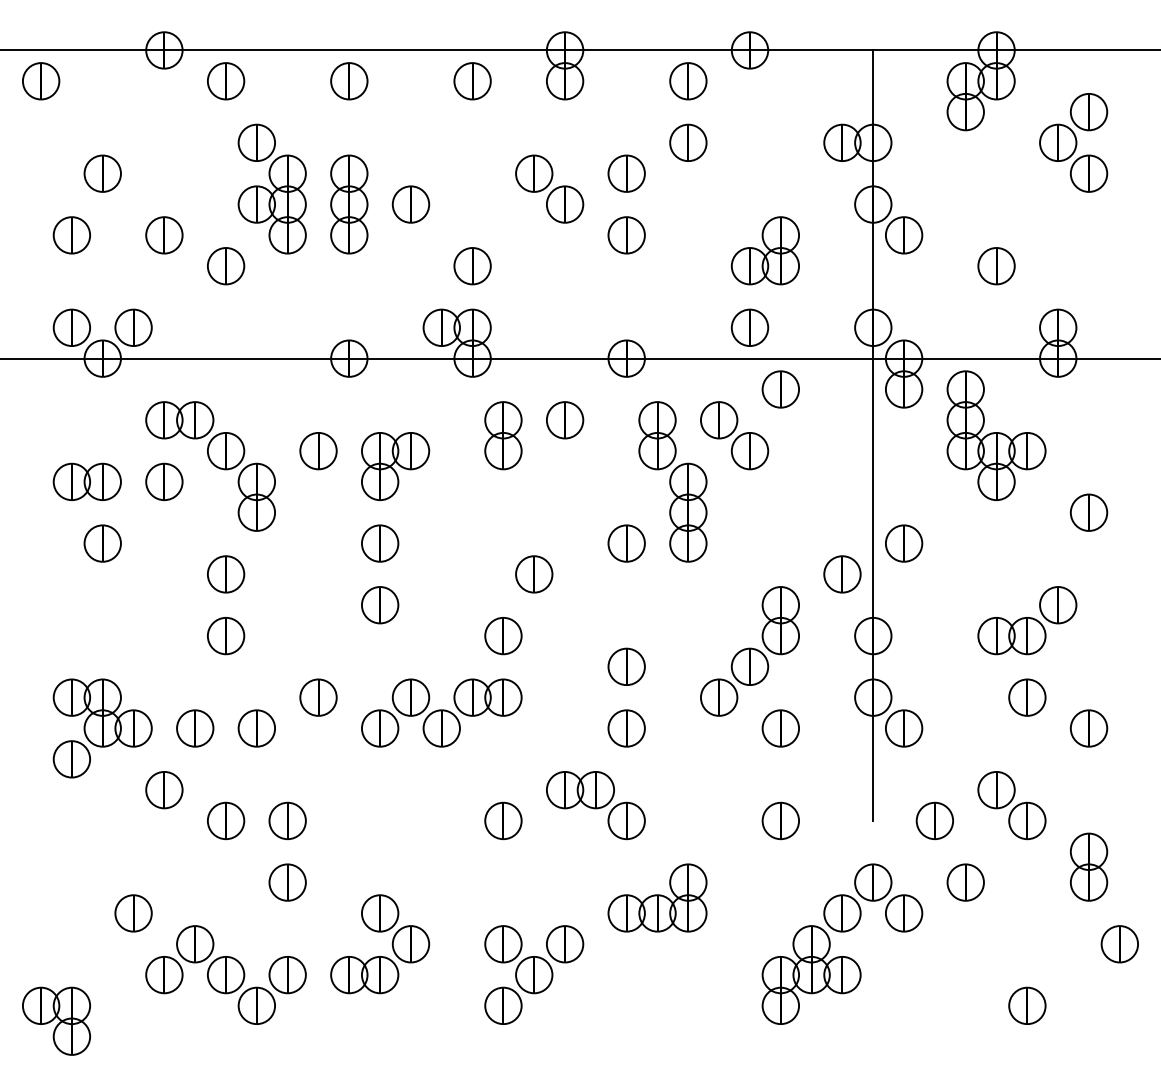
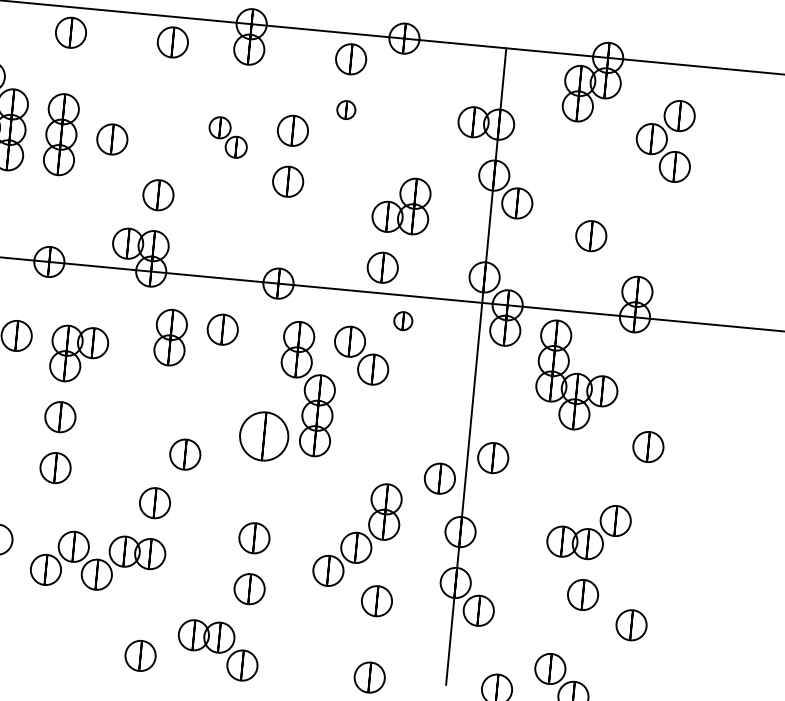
part: (688, 142) -> (346, 109), size x0.6
part: (549, 188) -> (228, 137), size x0.7
part: (780, 389) -> (403, 321), size x0.6
part: (626, 543) -> (263, 436), size x1.6

